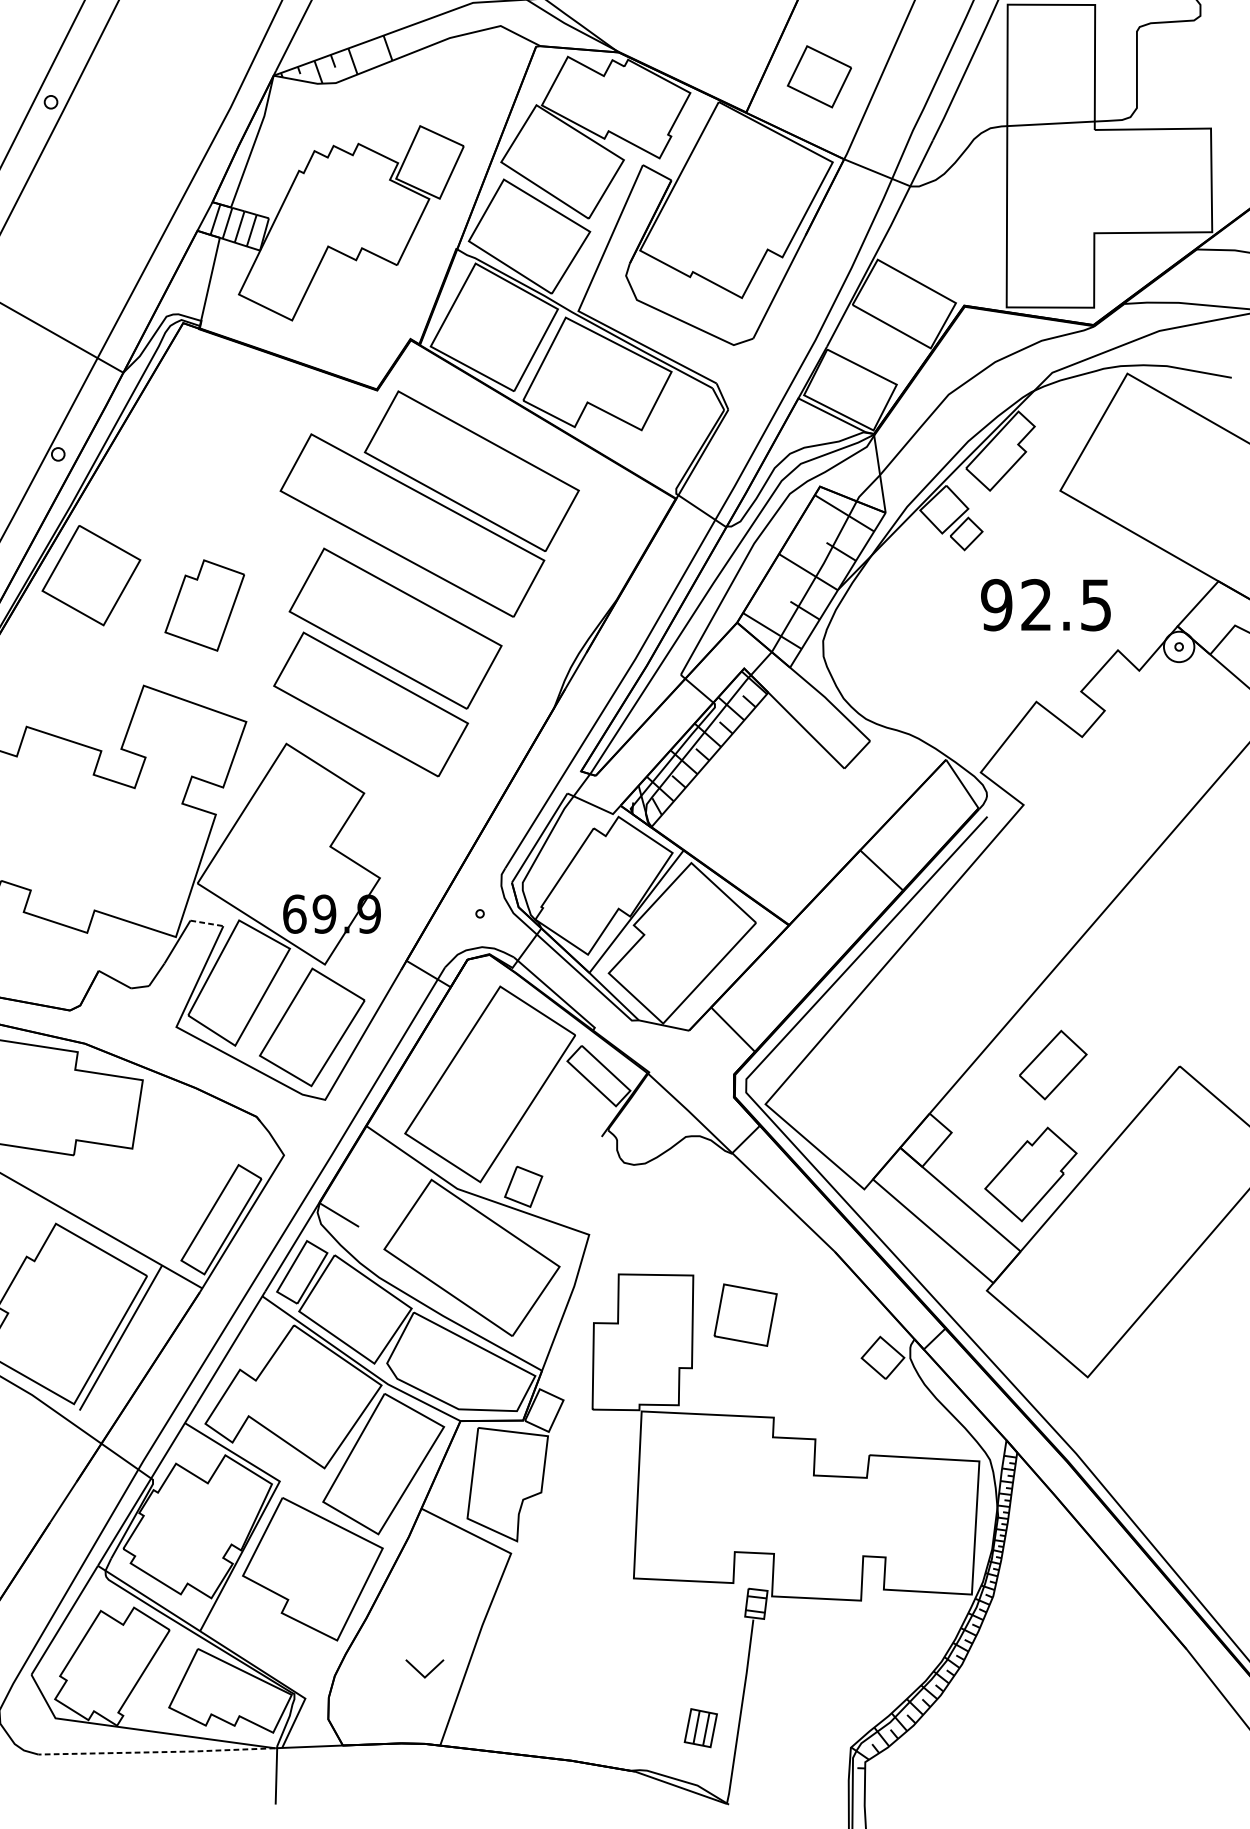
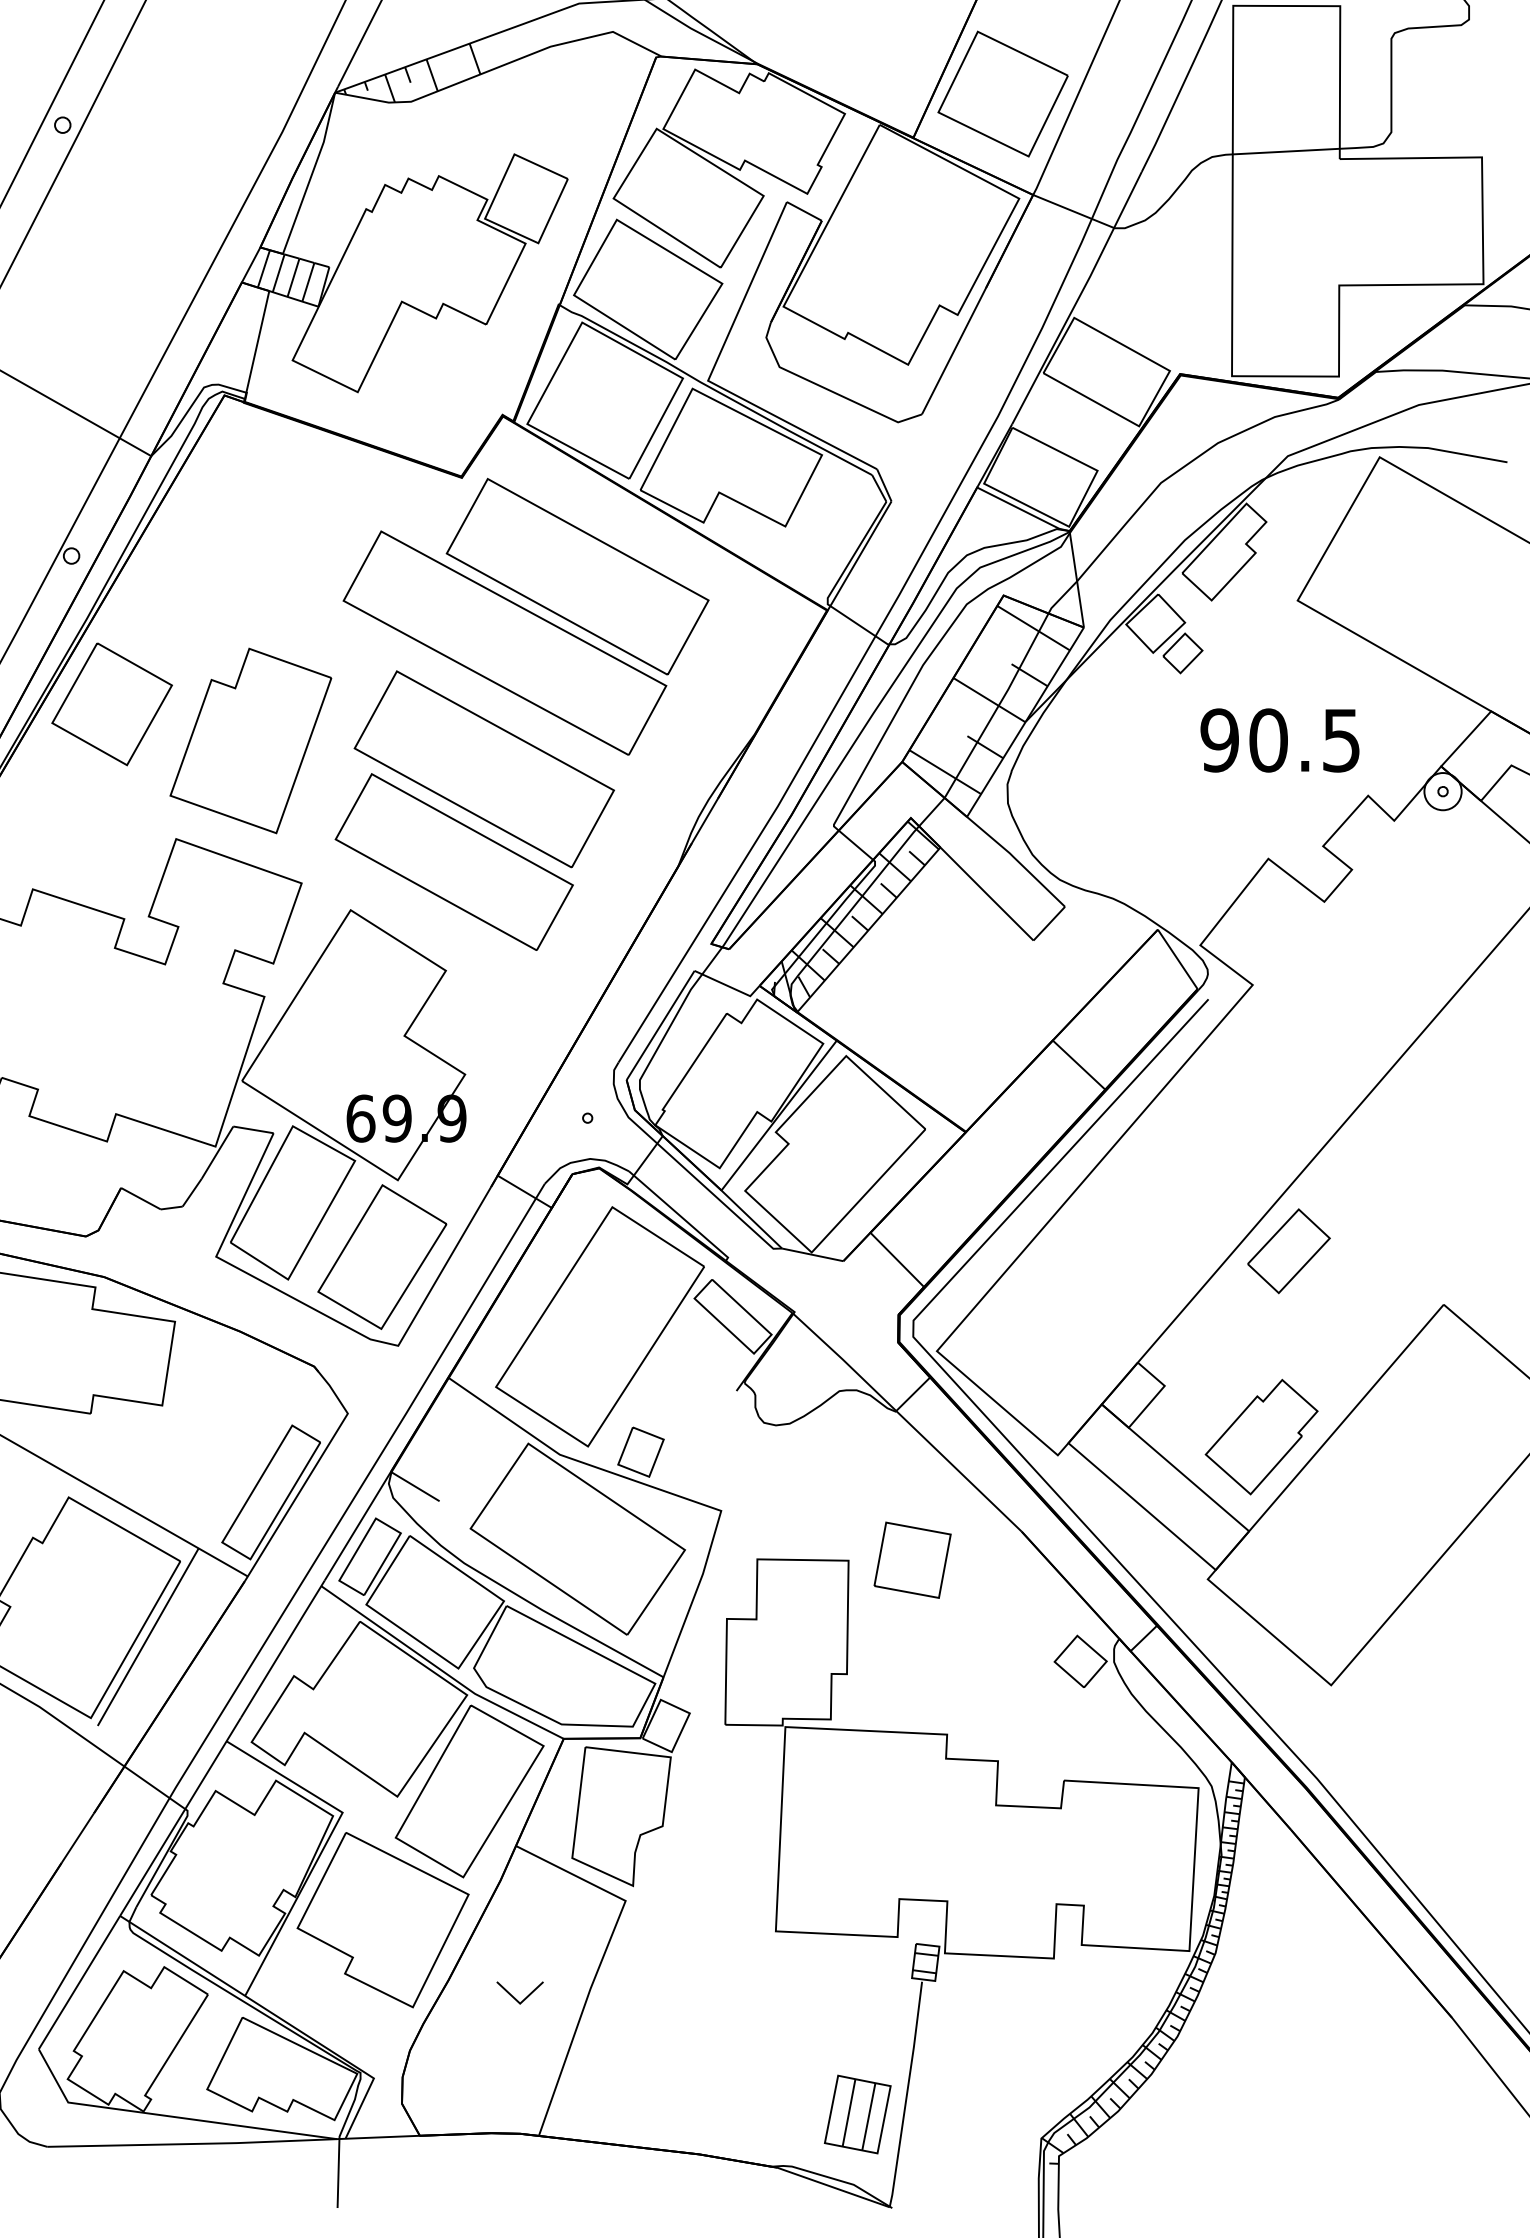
part: (819, 76) -> (1002, 93), size x1.67
part: (204, 605) -> (250, 740), size x1.67
text: (1036, 605) -> (1268, 740), 92.5 -> 90.5
line: (206, 923) -> (253, 1129), dashed -> solid
part: (1052, 1065) -> (1288, 1251), moved
part: (745, 1314) -> (912, 1559), moved
part: (421, 1672) -> (515, 1997), moved
part: (700, 1728) -> (857, 2114), size x1.67
line: (156, 1752) -> (191, 2144), dashed -> solid

